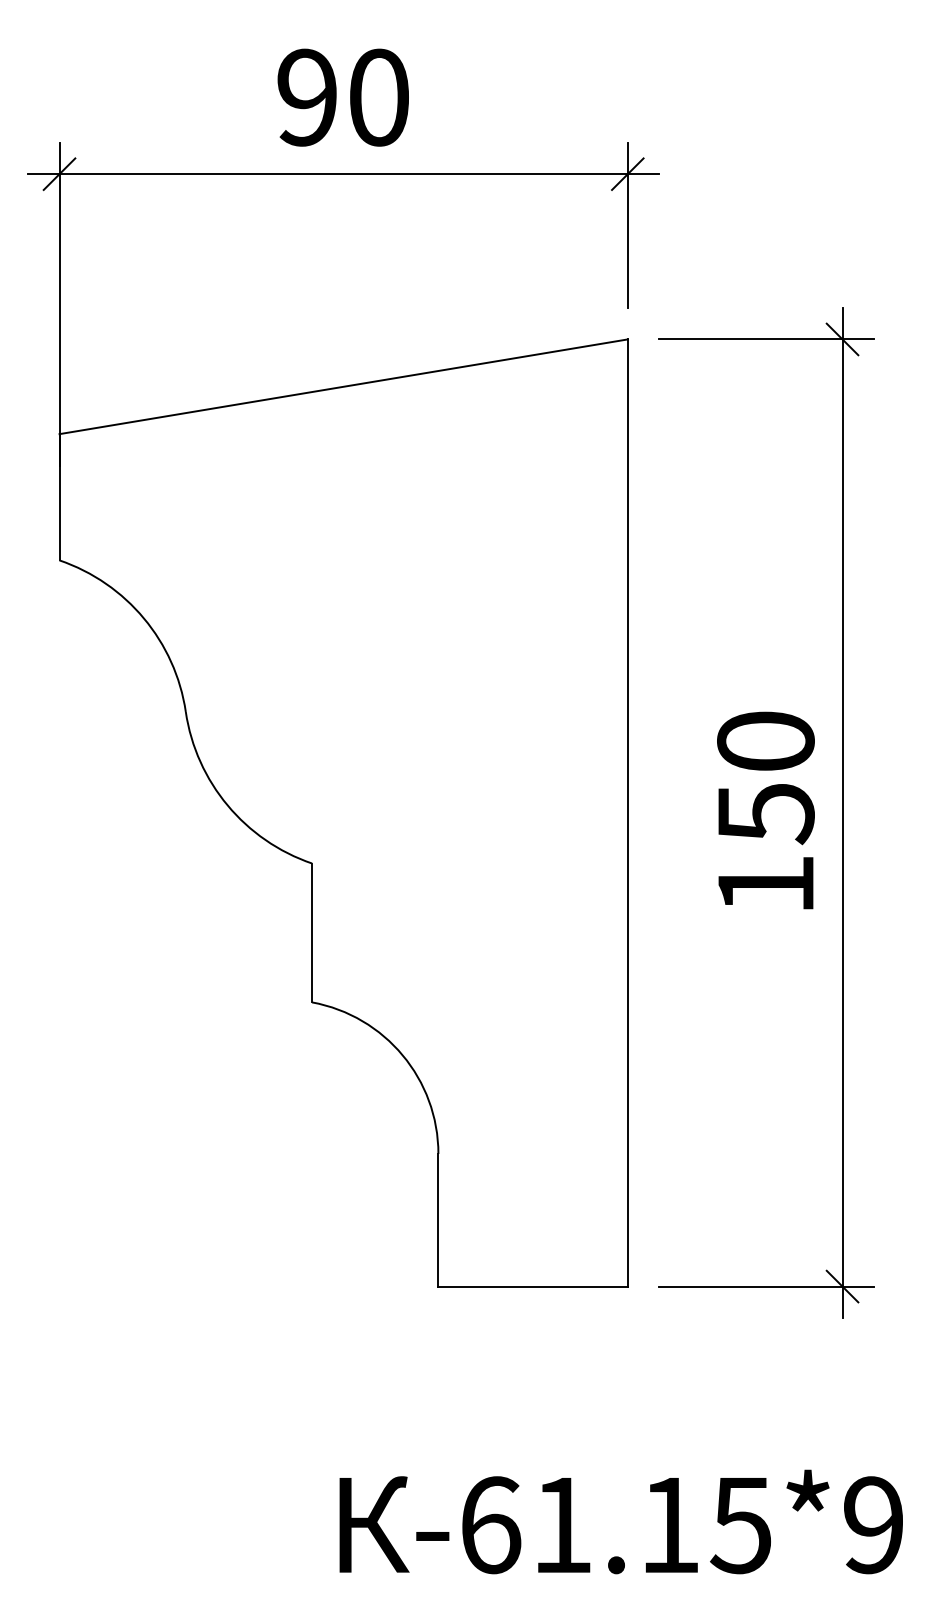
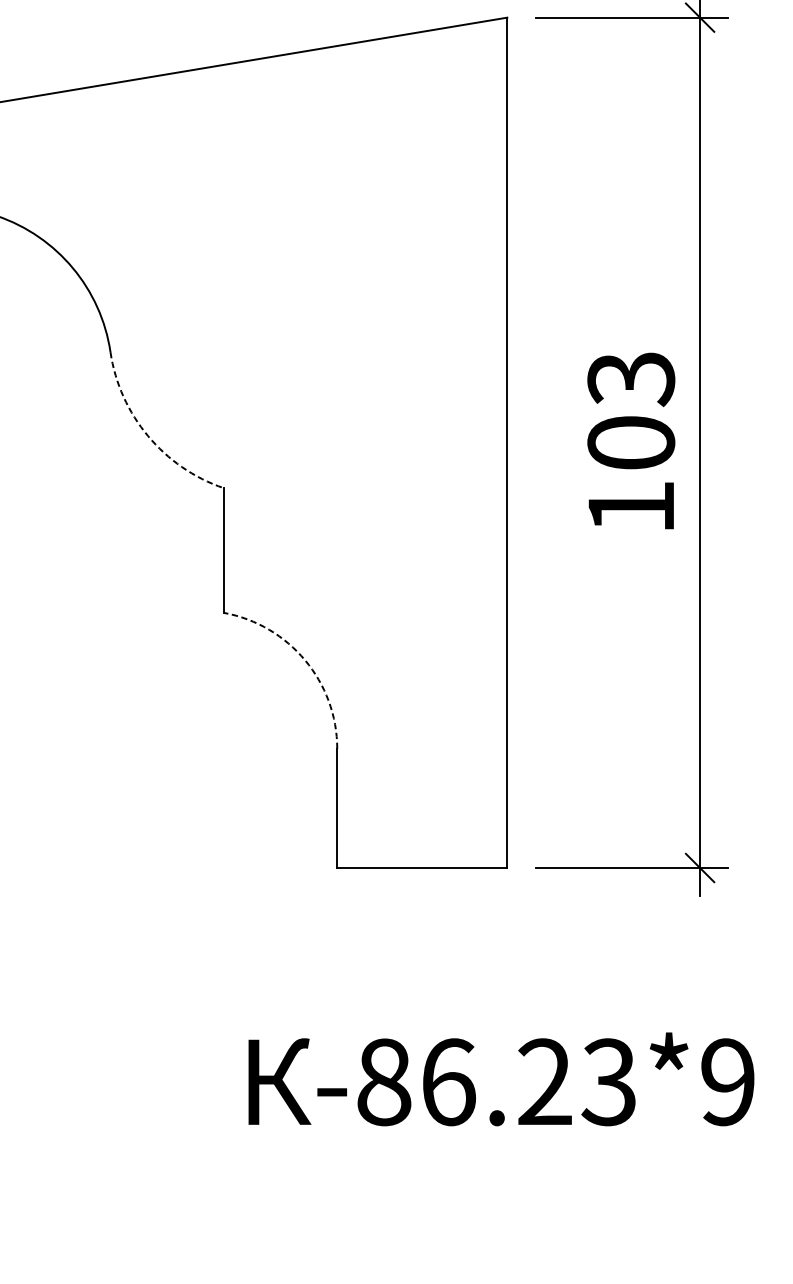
text: (765, 778) -> (630, 411), 150 -> 103
arc: (227, 805) -> (147, 436), solid -> dashed
arc: (402, 1055) -> (305, 660), solid -> dashed
text: (615, 1525) -> (496, 1082), -61.15*9 -> -86.23*9

